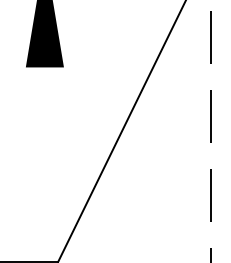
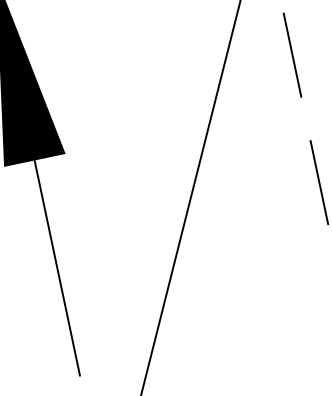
line: (44, 133) -> (56, 267), added

